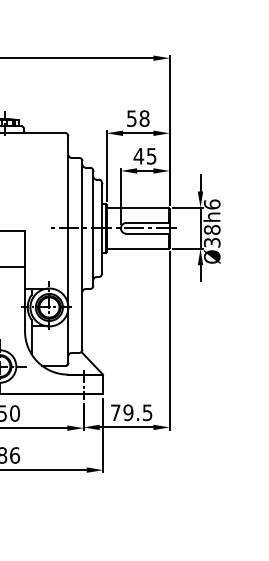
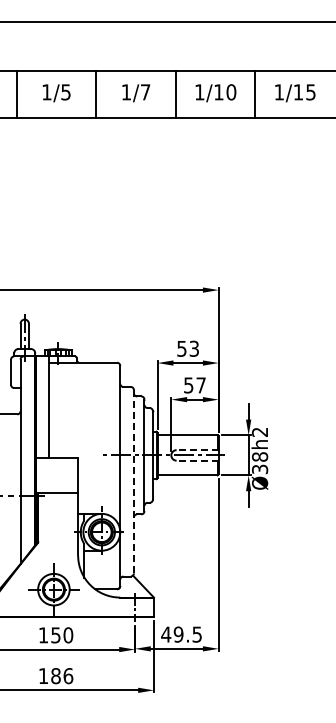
text: (144, 118) -> (194, 348), 58 -> 53
text: (144, 156) -> (194, 385), 45 -> 57
text: (212, 203) -> (260, 431), Ø38h6 -> Ø38h2
line: (147, 223) -> (197, 450), solid -> dashed
line: (147, 233) -> (197, 460), solid -> dashed
line: (82, 255) -> (133, 481), solid -> dashed
text: (115, 412) -> (166, 634), 79.5 -> 49.5

